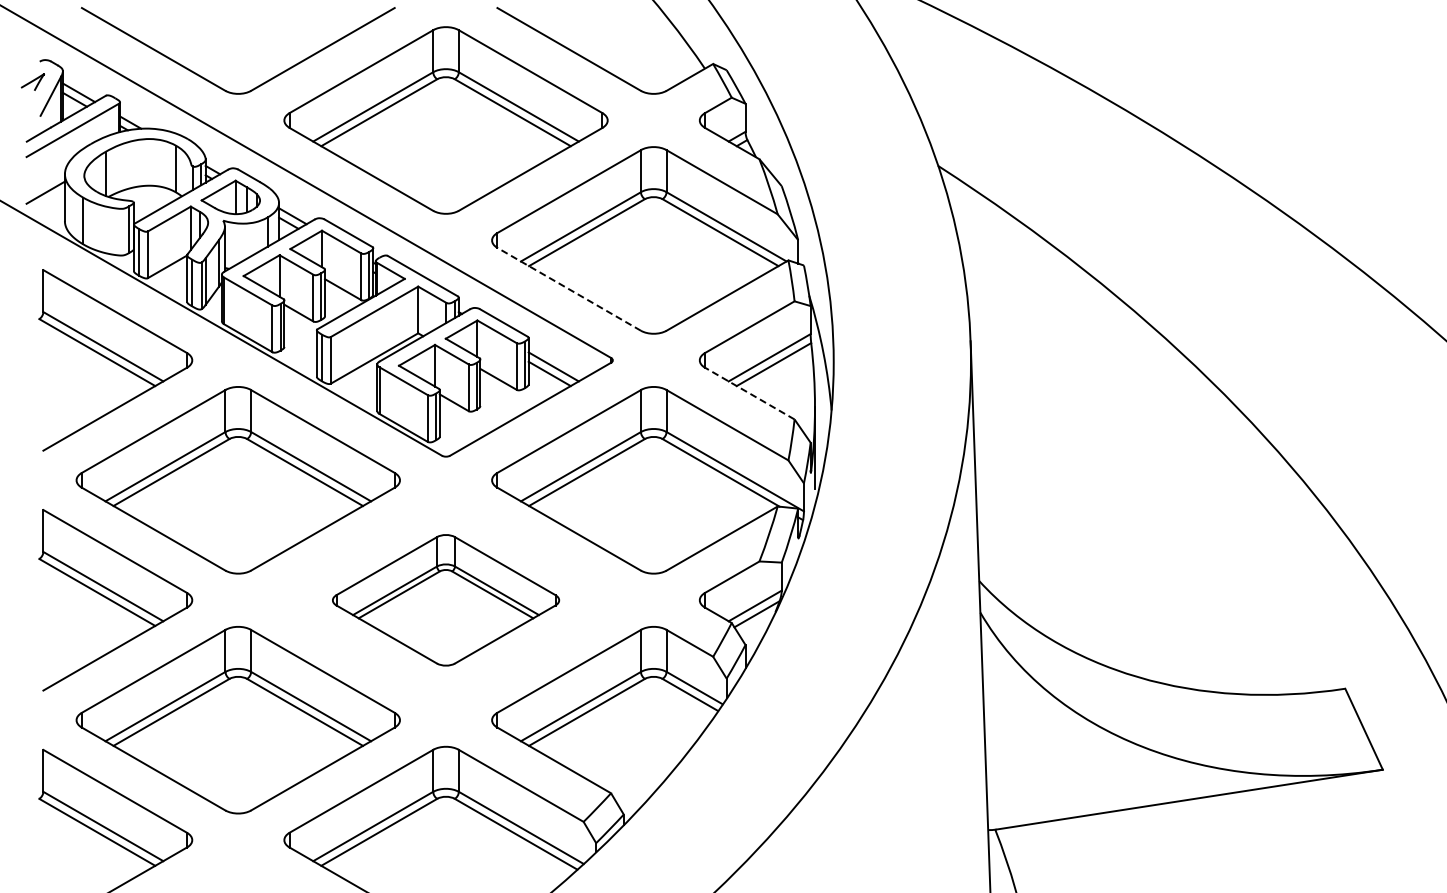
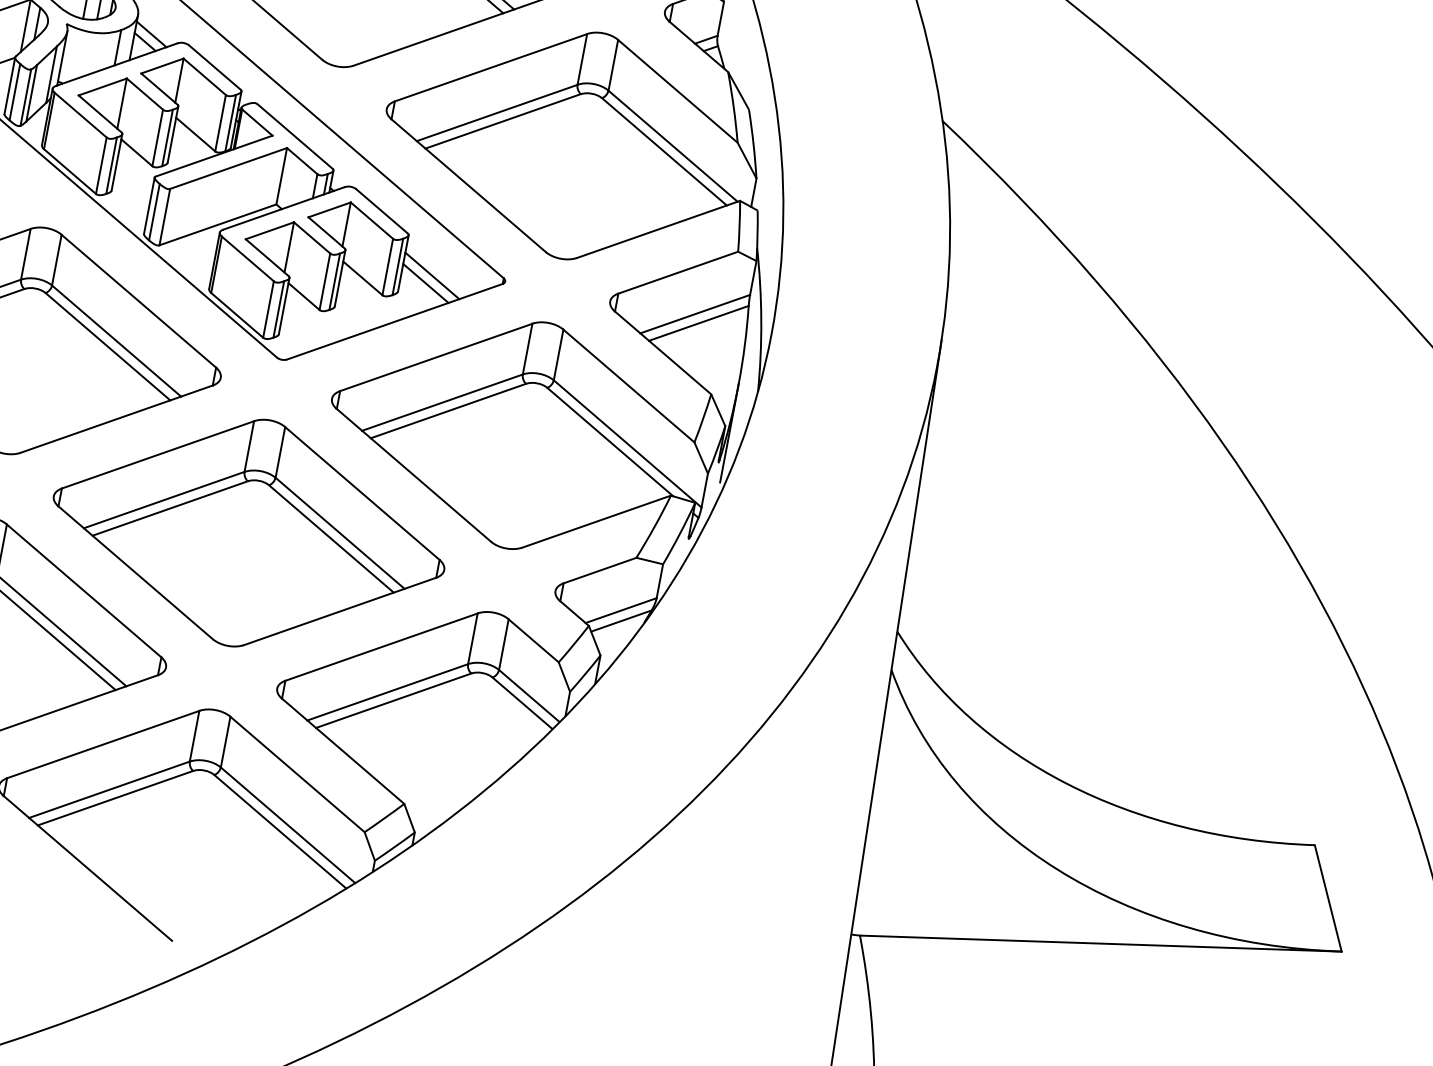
line: (569, 289) -> (469, 186), dashed -> solid
line: (749, 393) -> (662, 352), dashed -> solid
part: (445, 600) -> (248, 533), size x1.43

